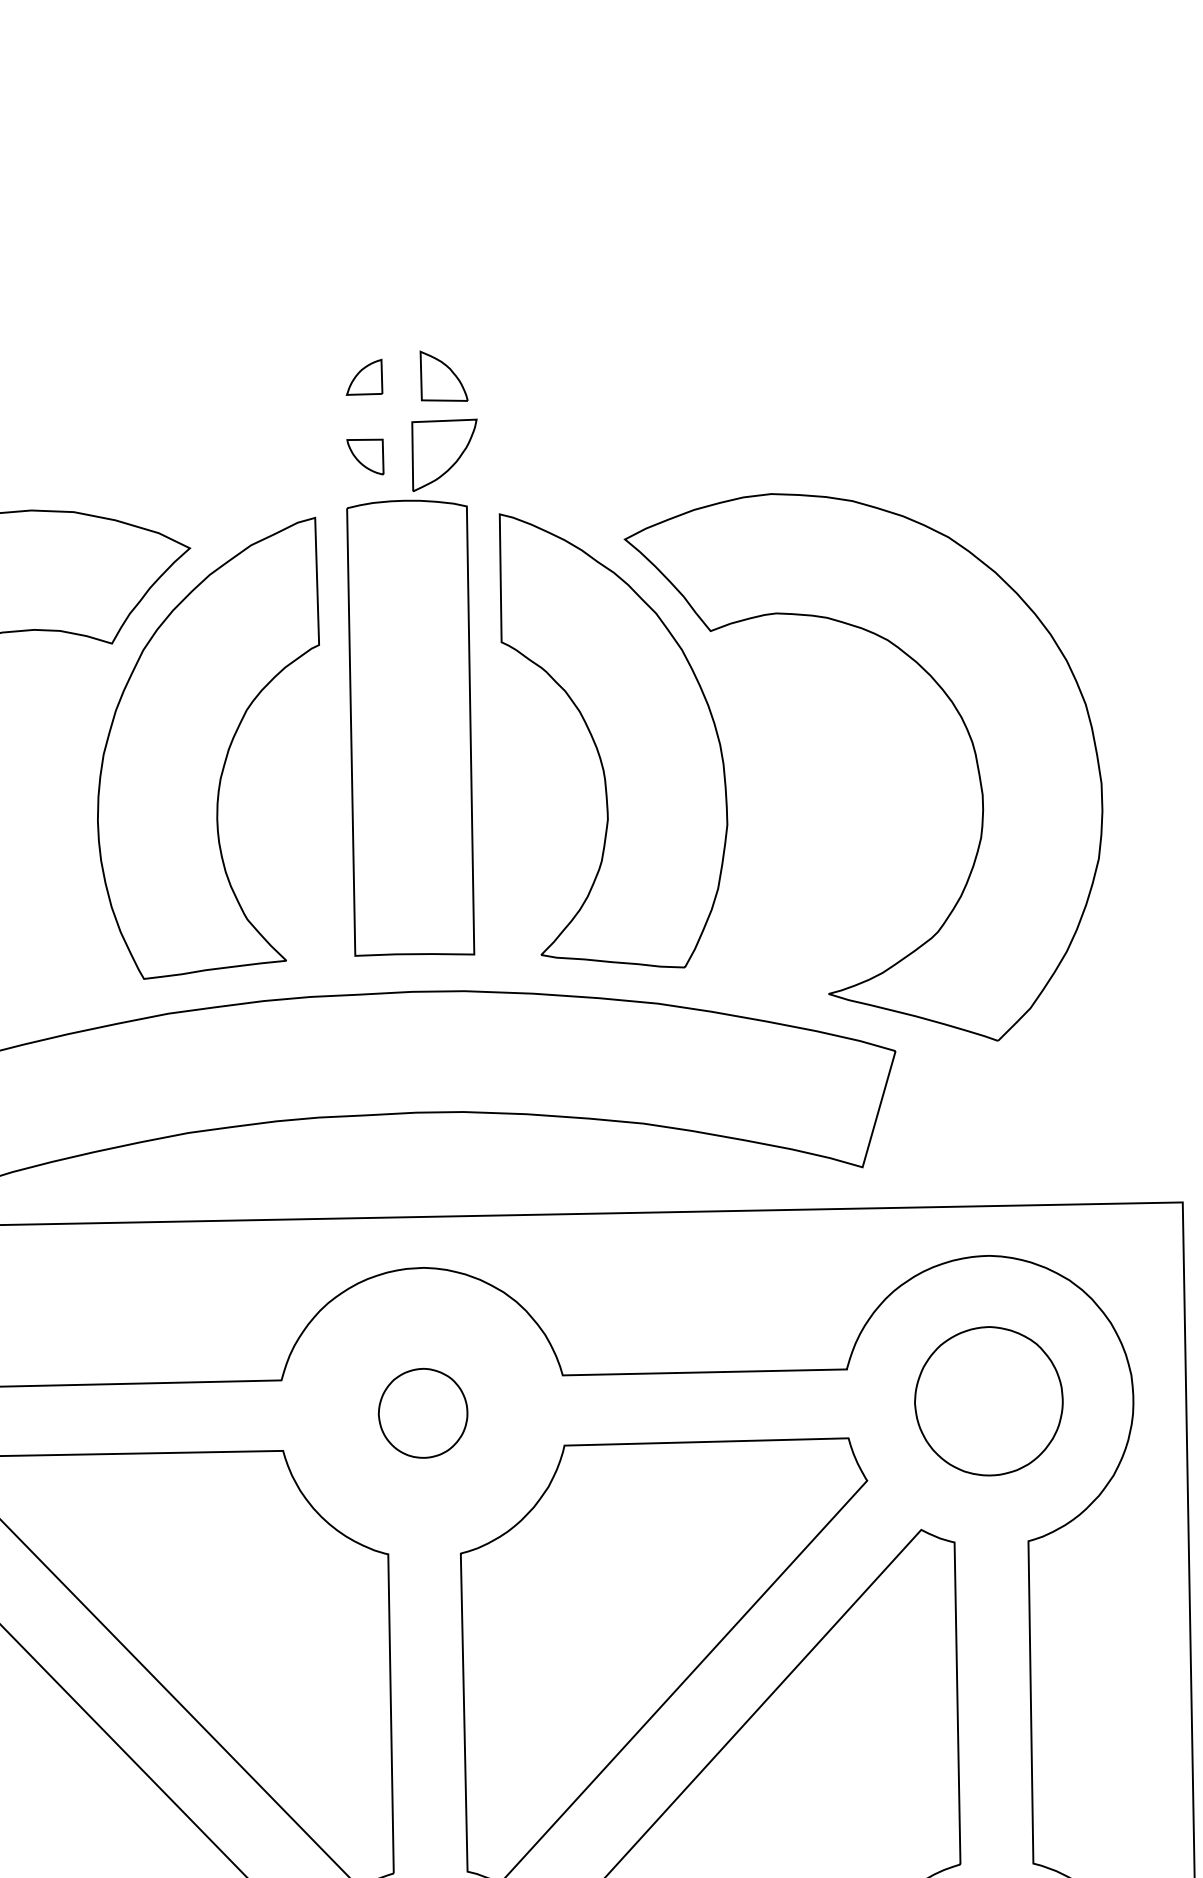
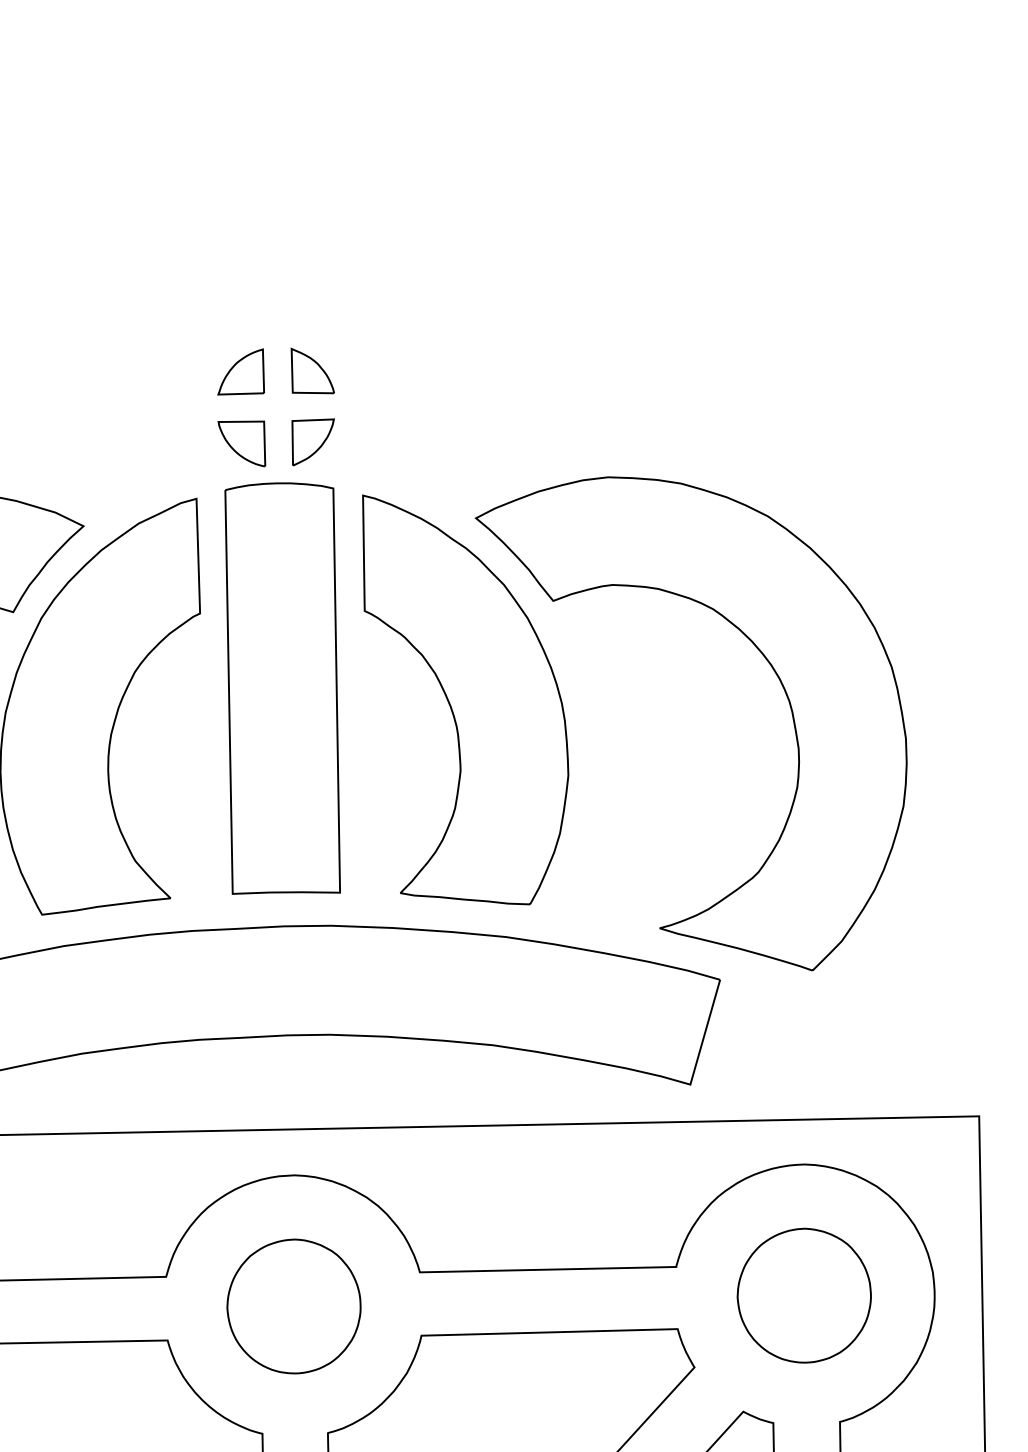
part: (364, 377) -> (241, 372), size x1.43
part: (444, 455) -> (313, 442), size x0.71
part: (365, 456) -> (241, 443), size x1.43
part: (422, 1413) -> (293, 1306), size x1.67

